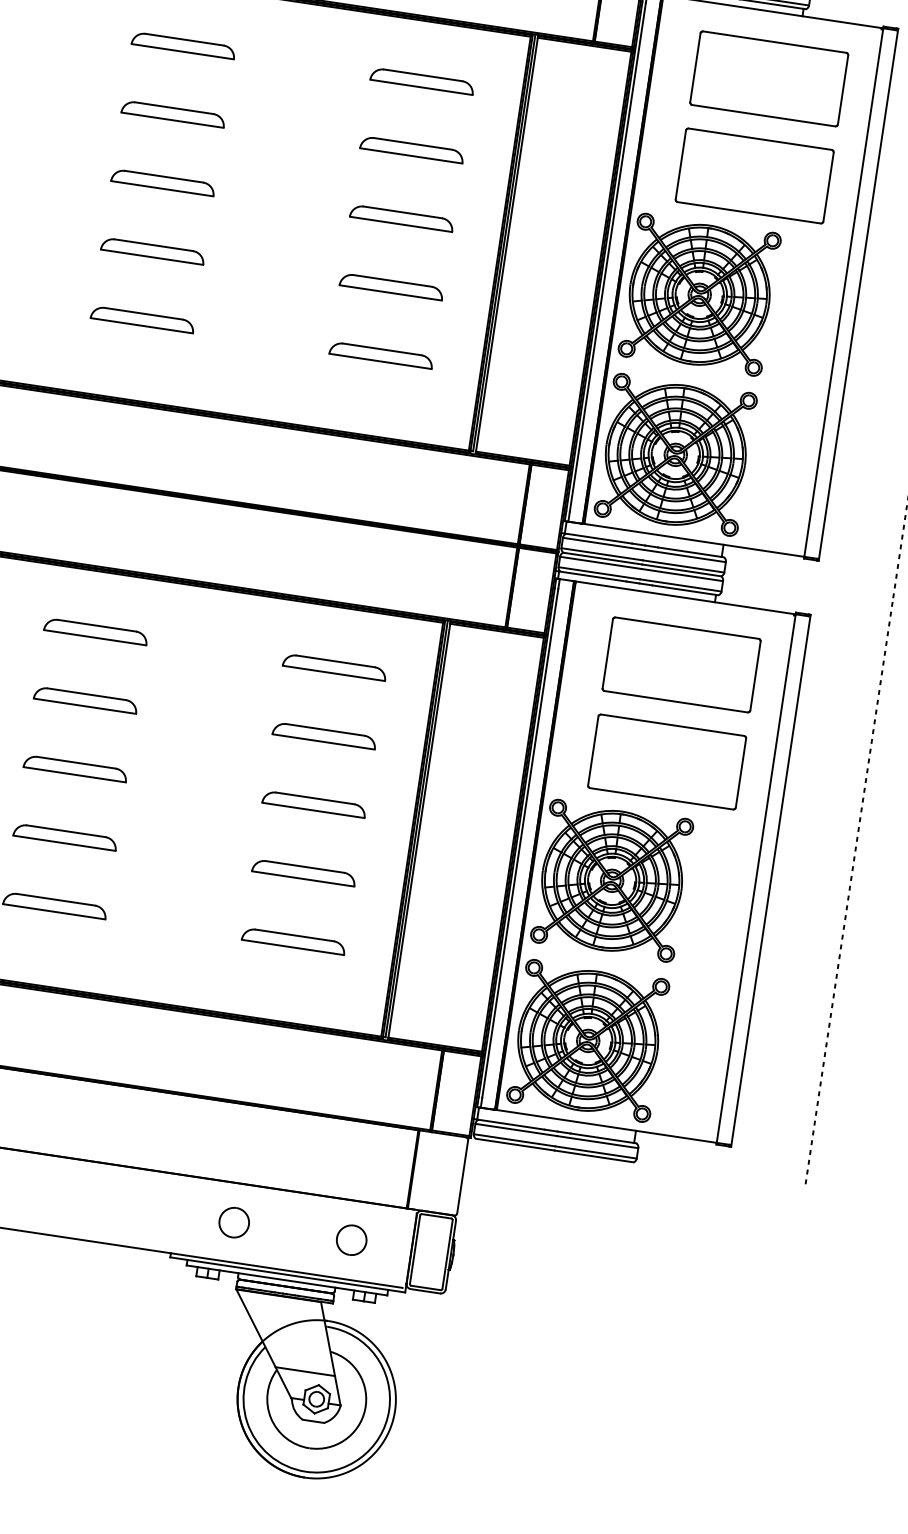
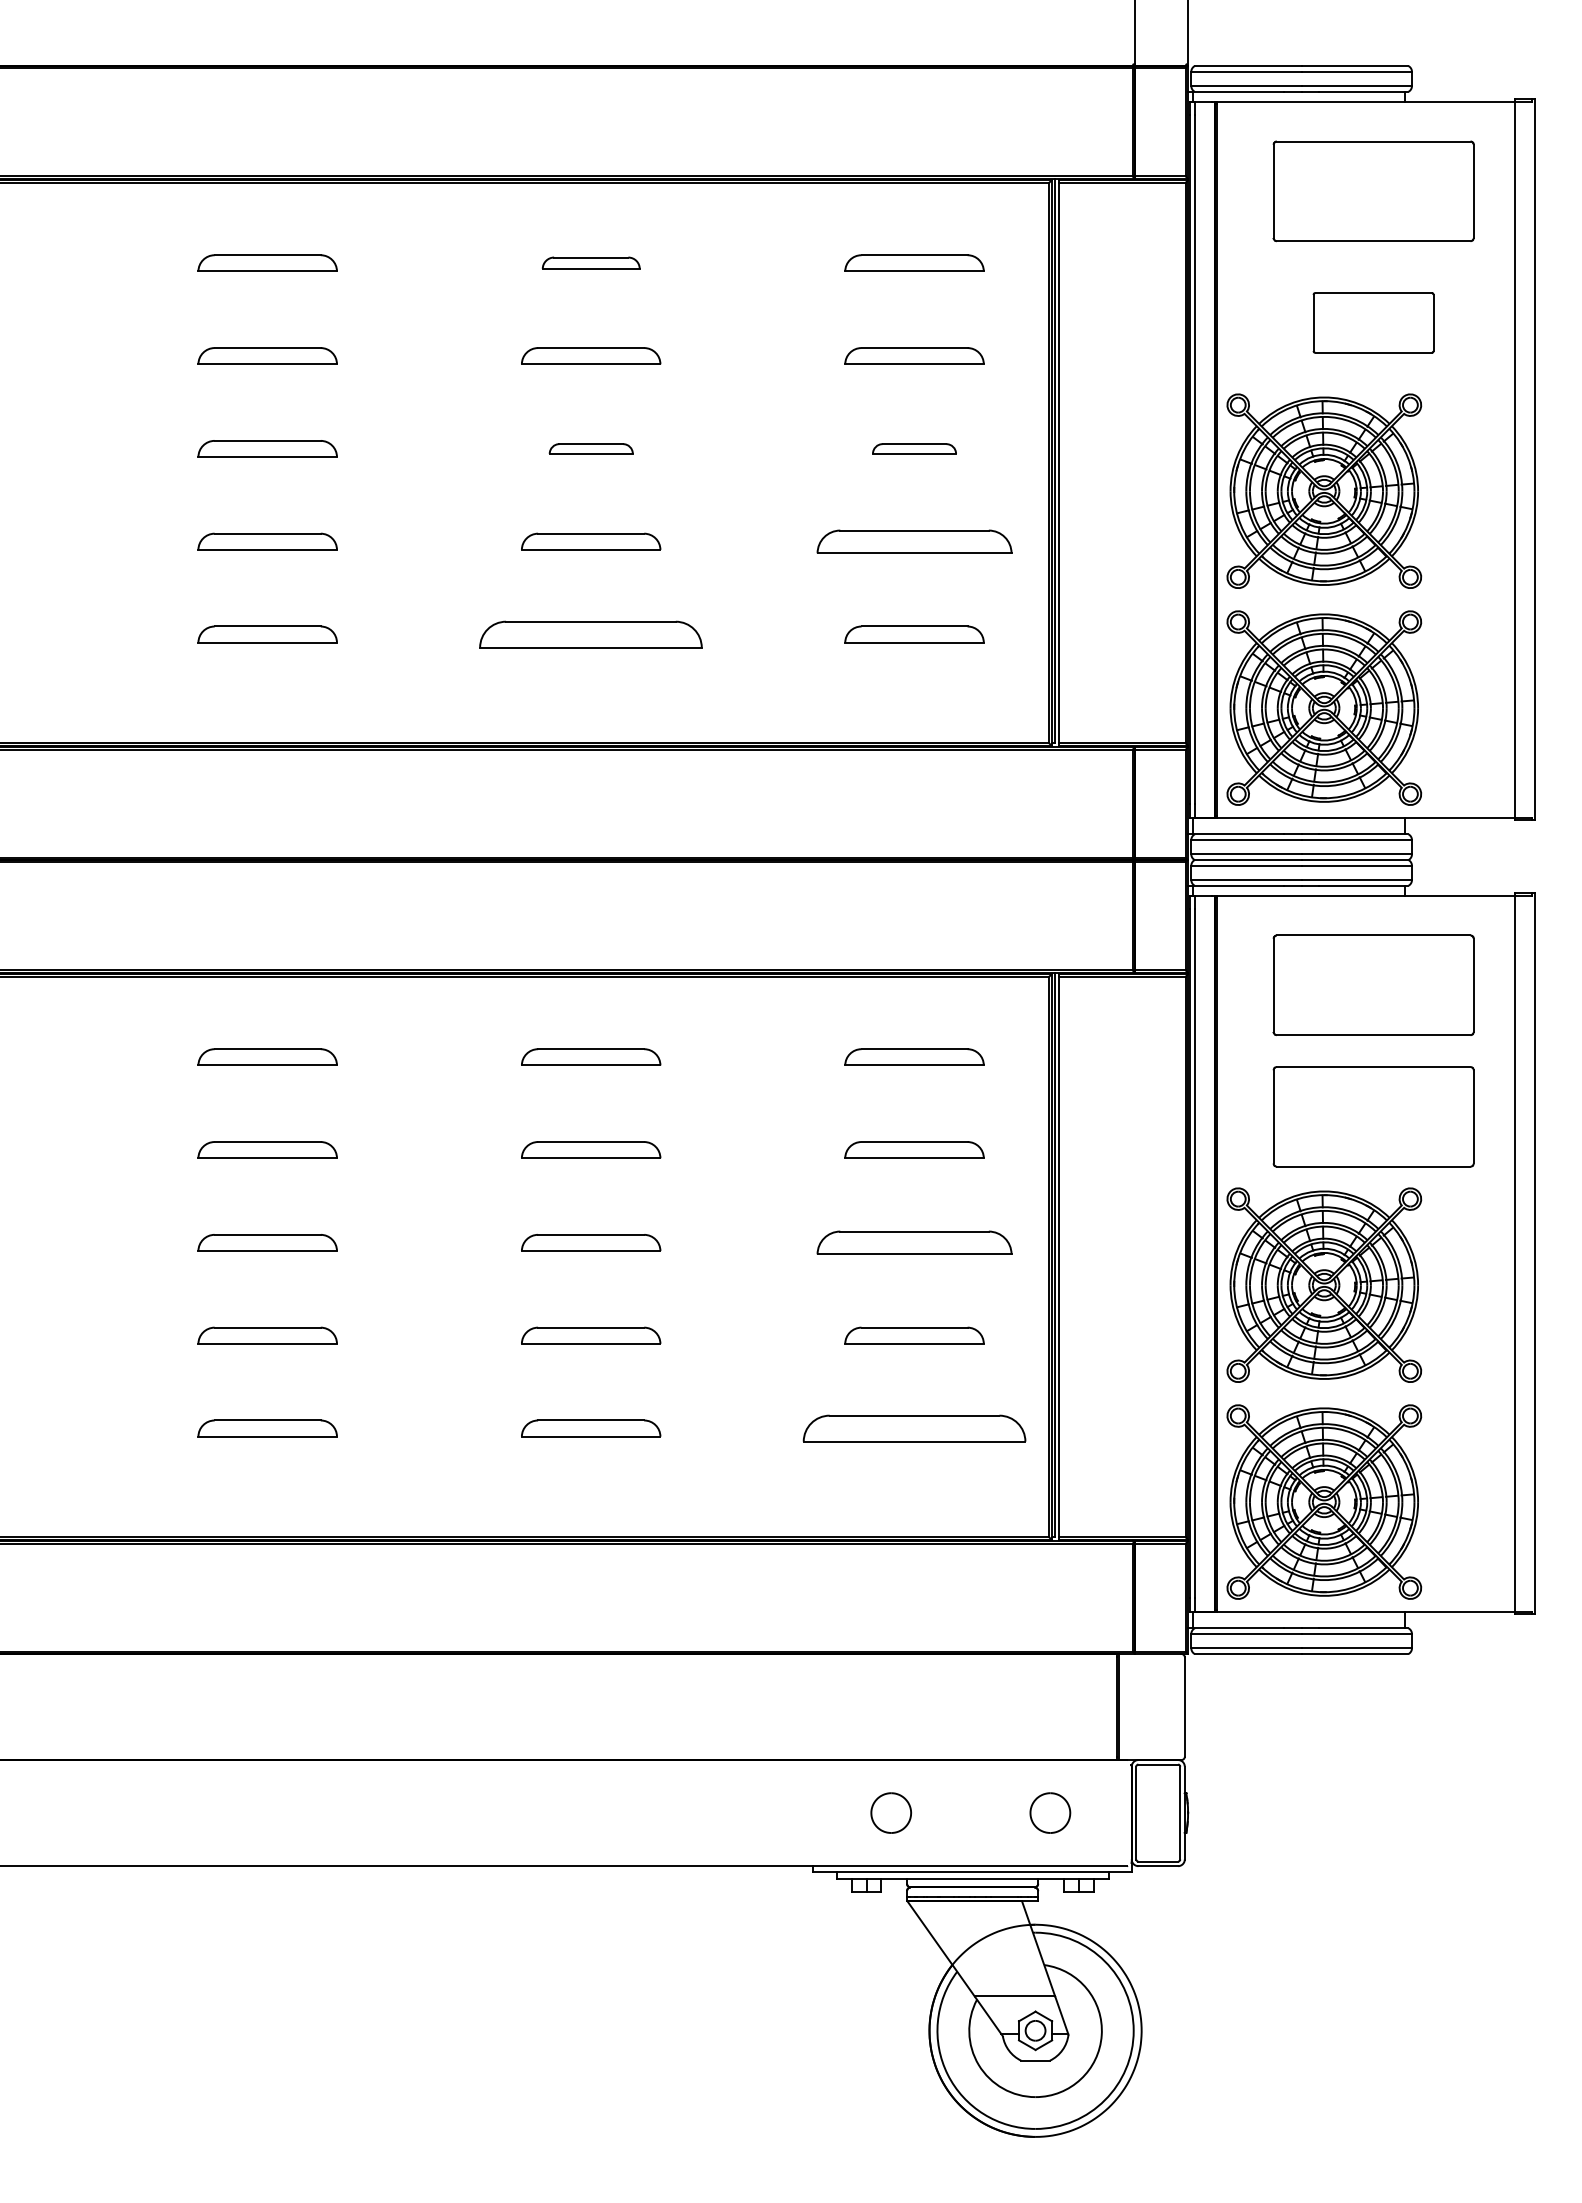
part: (184, 45) -> (591, 262), size x0.7
part: (754, 175) -> (1373, 322), size x0.6
part: (163, 182) -> (591, 448), size x0.6
part: (401, 218) -> (914, 448), size x0.6
part: (391, 286) -> (914, 541), size x1.4
part: (143, 319) -> (591, 634), size x1.6
part: (314, 804) -> (914, 1242), size x1.4
part: (293, 941) -> (914, 1428), size x1.6

